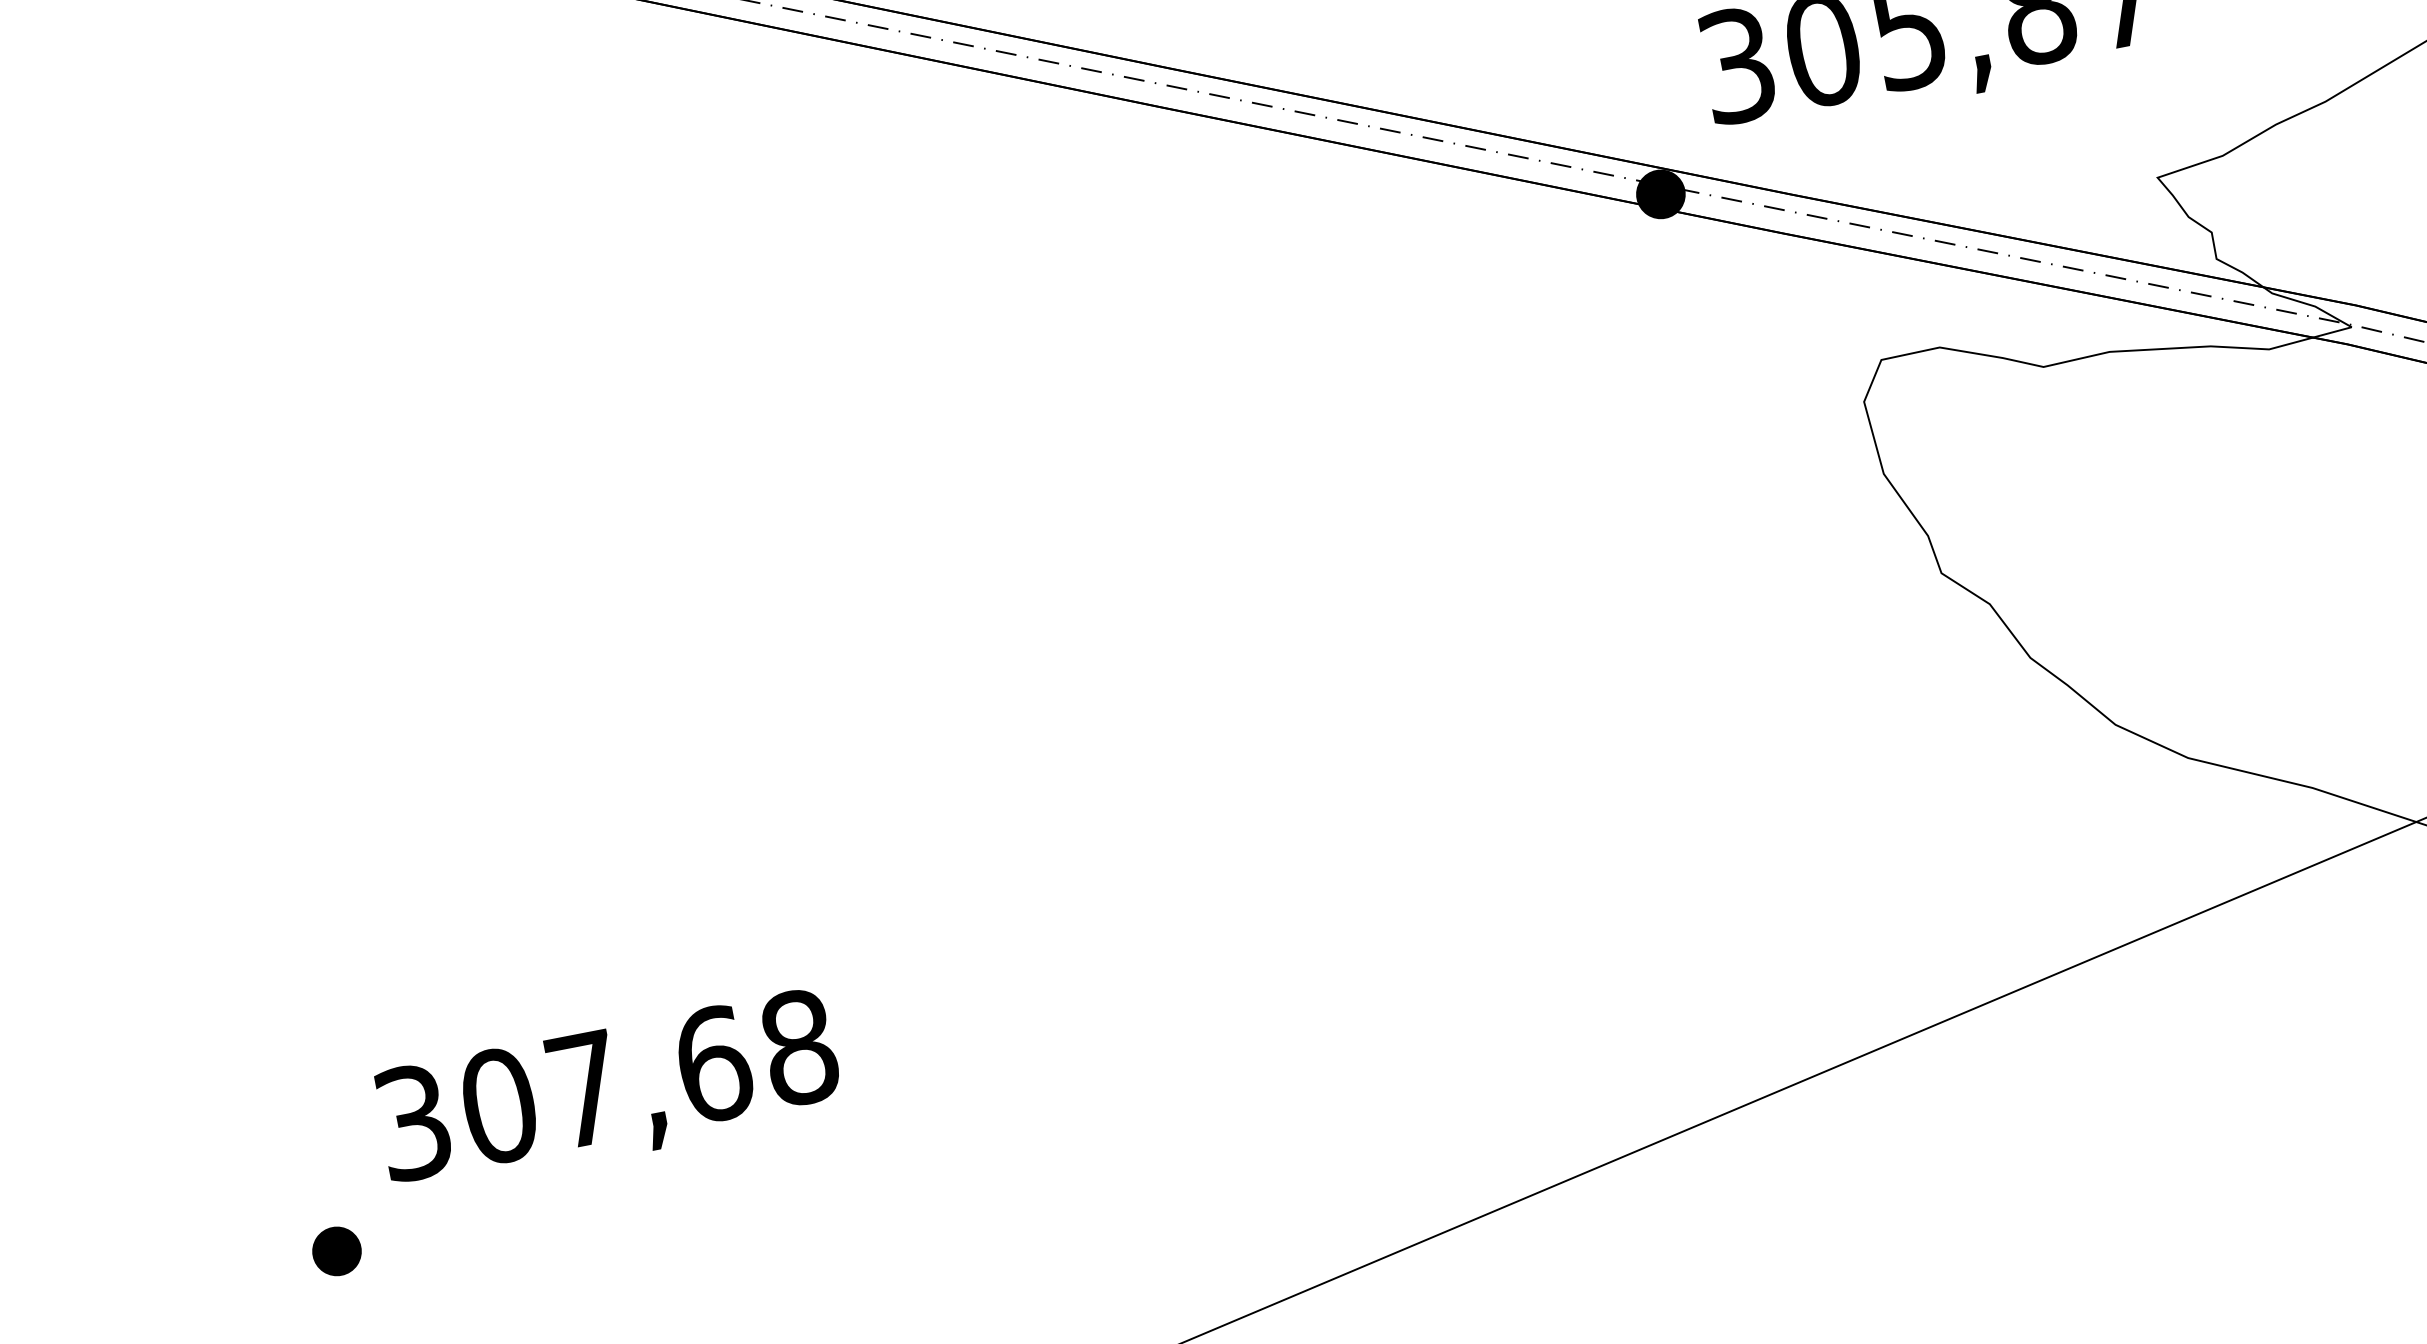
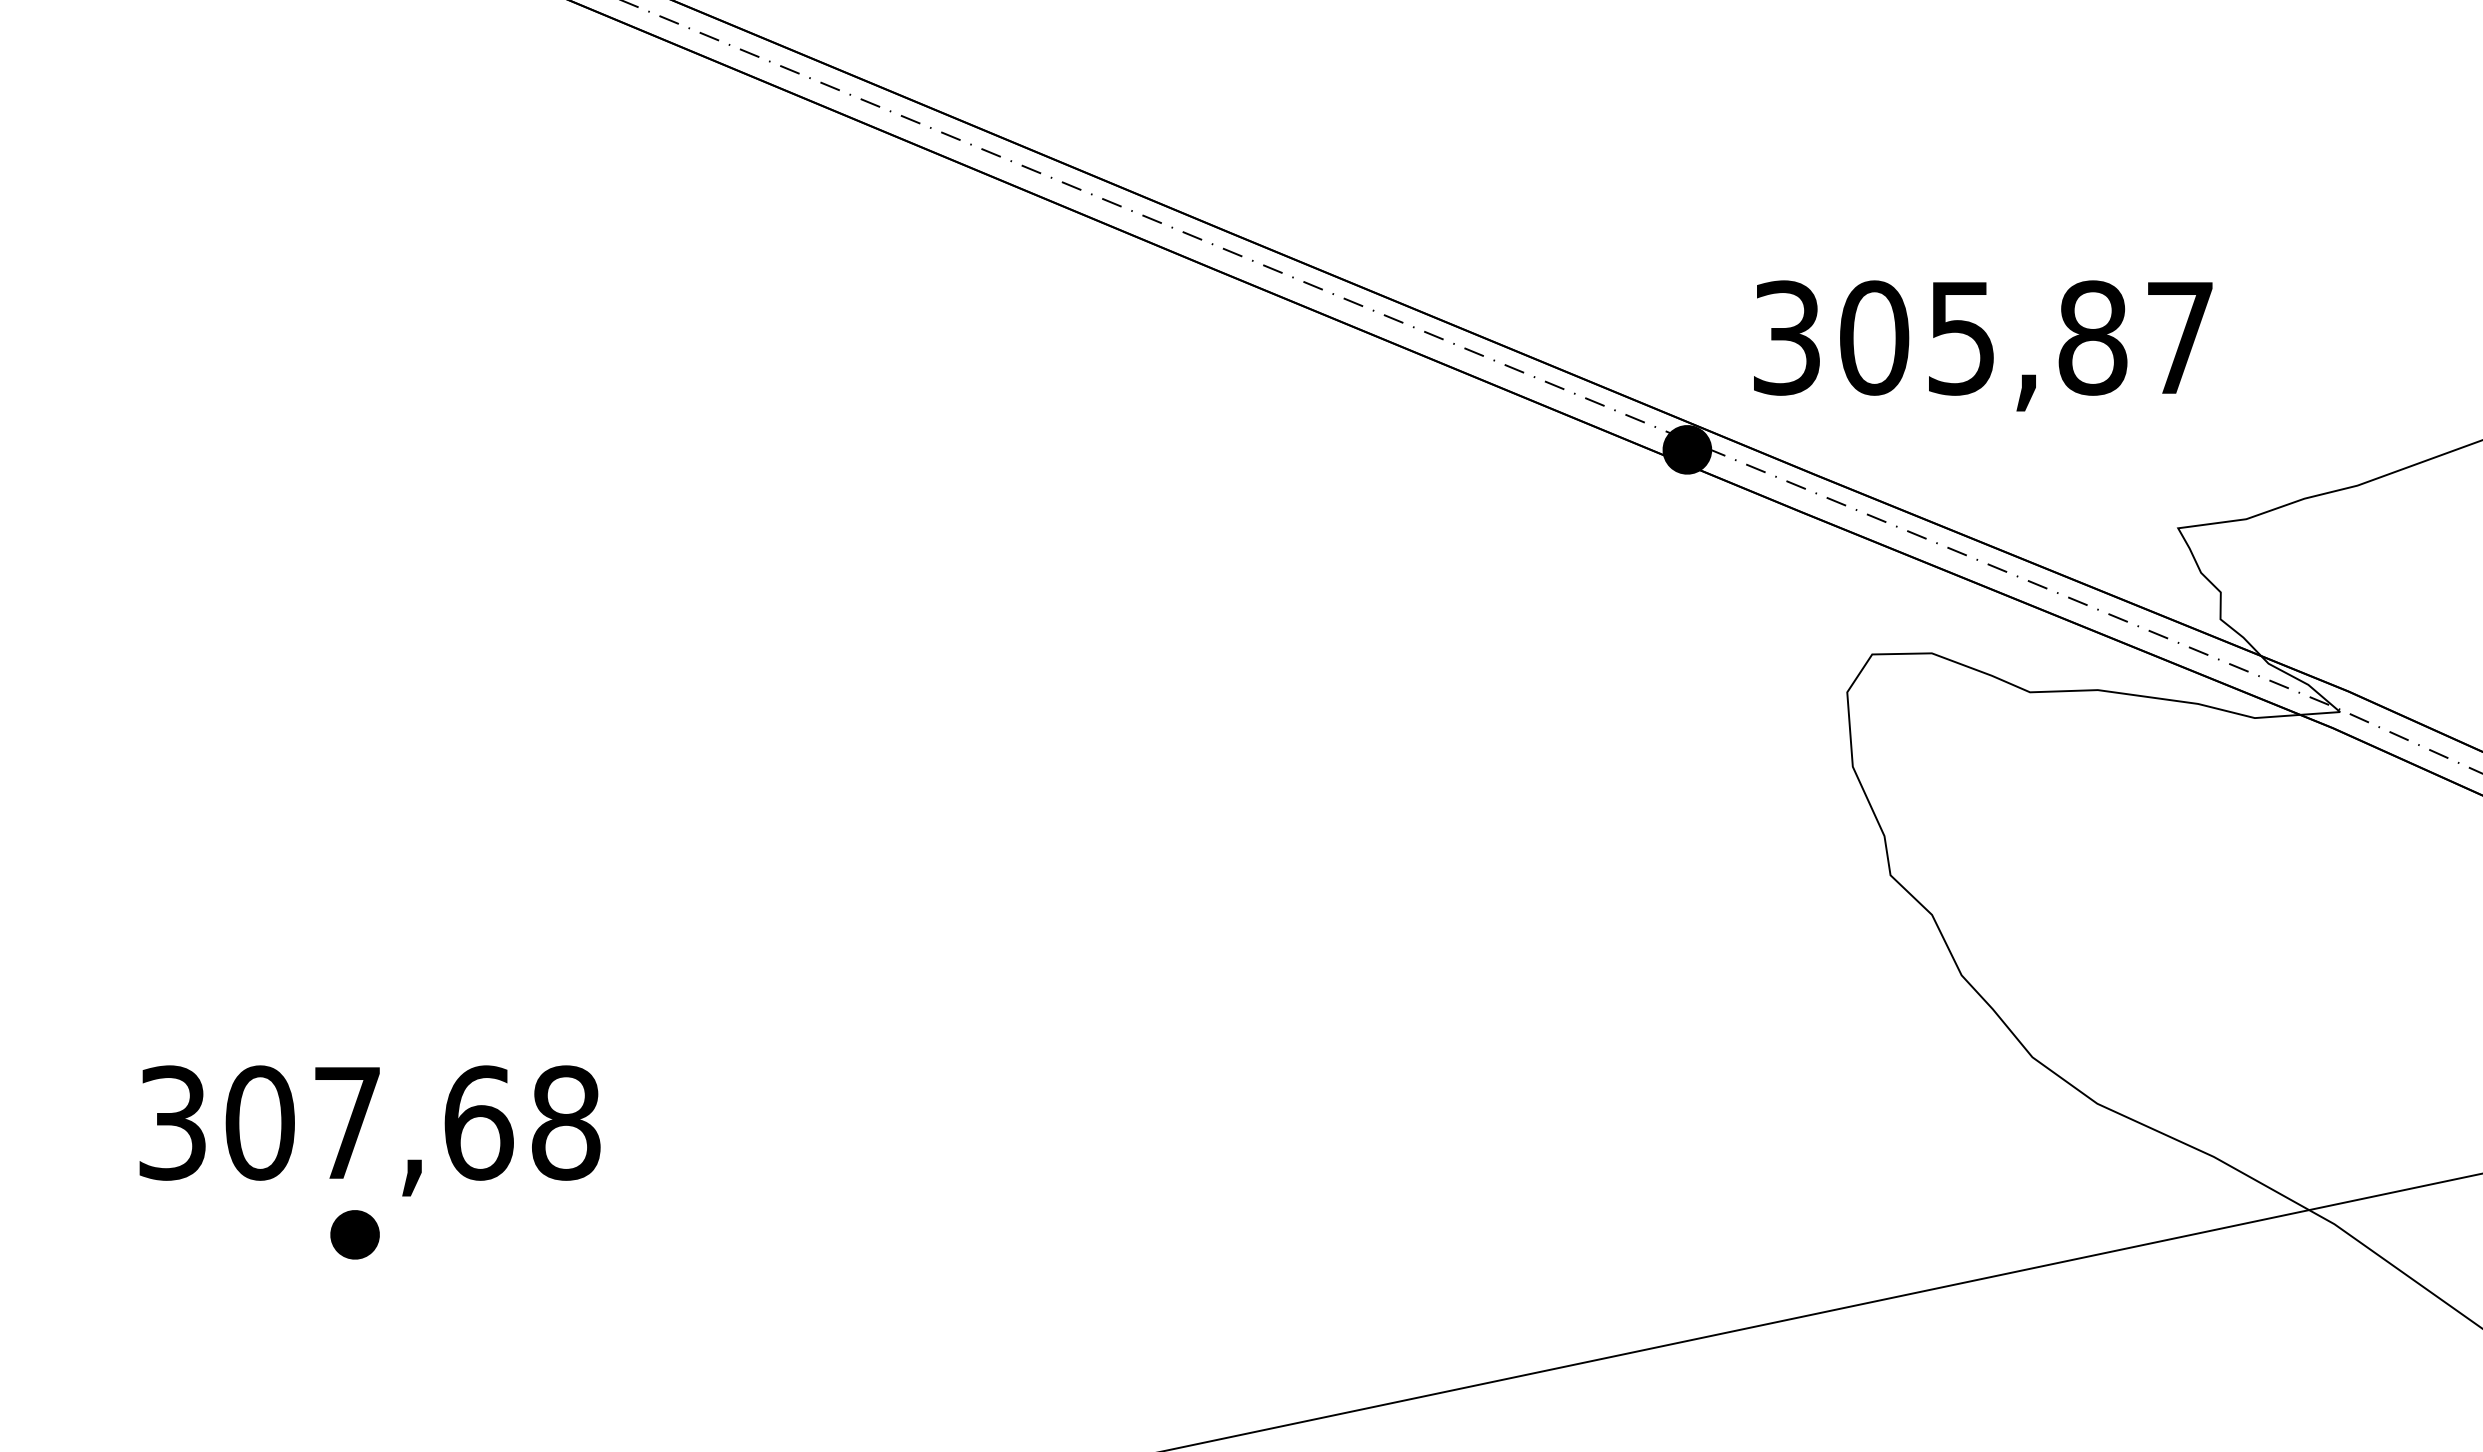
text: (608, 1092) -> (369, 1130), moved
part: (336, 1251) -> (354, 1234), moved

